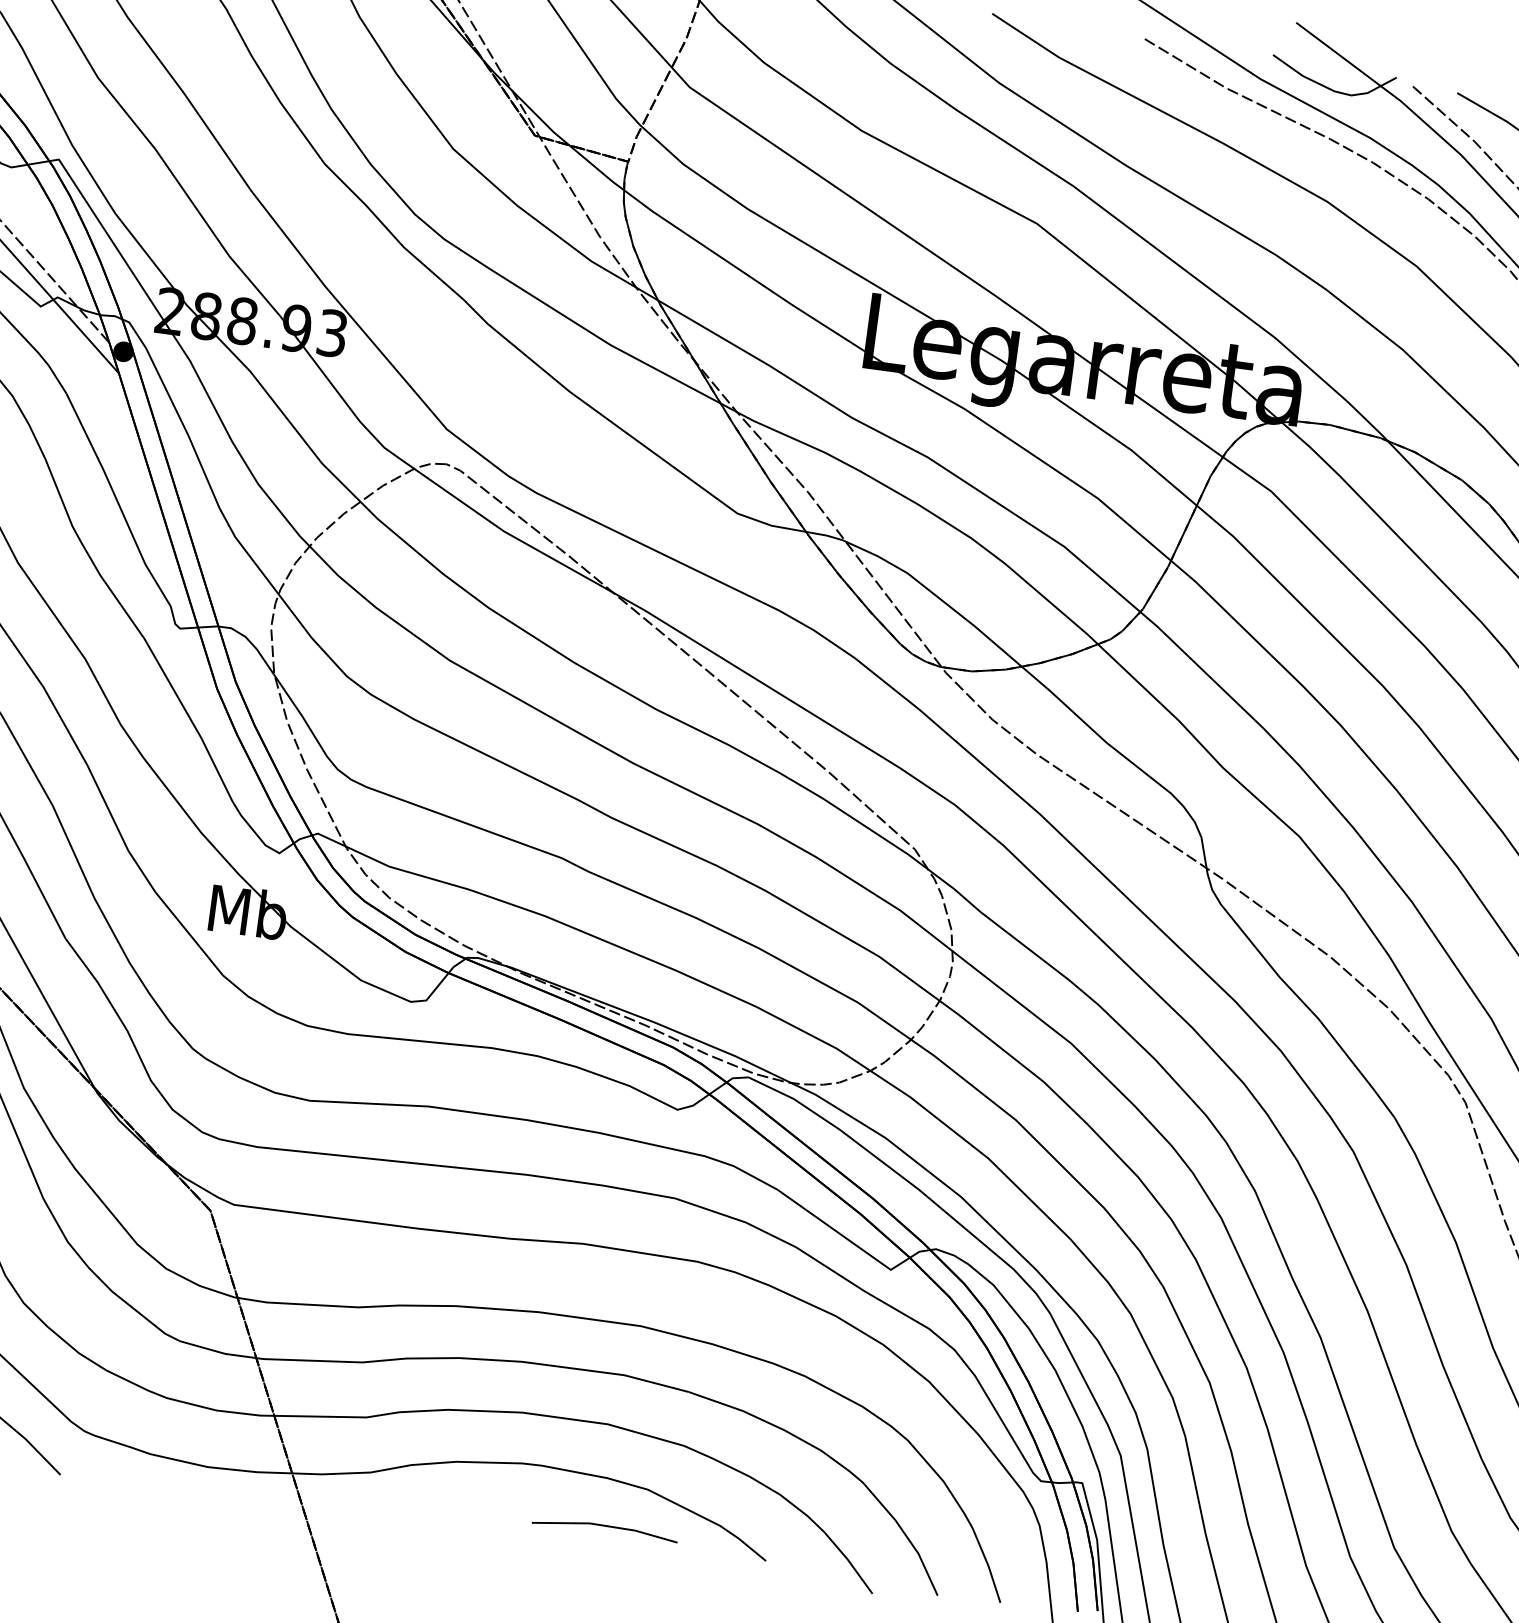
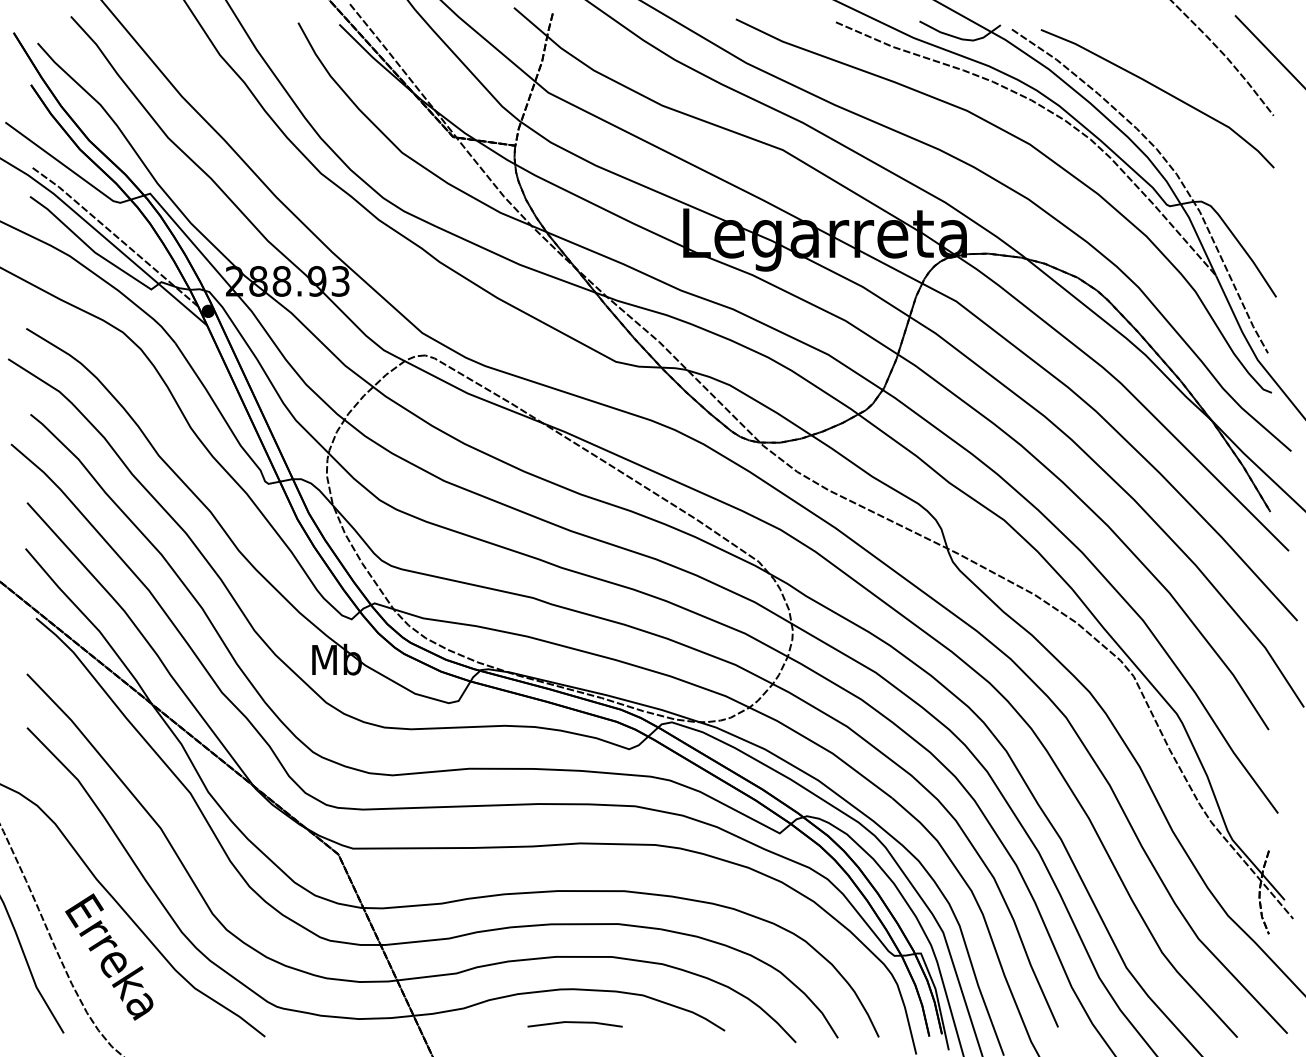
line: (604, 1527) -> (574, 1023), moved

